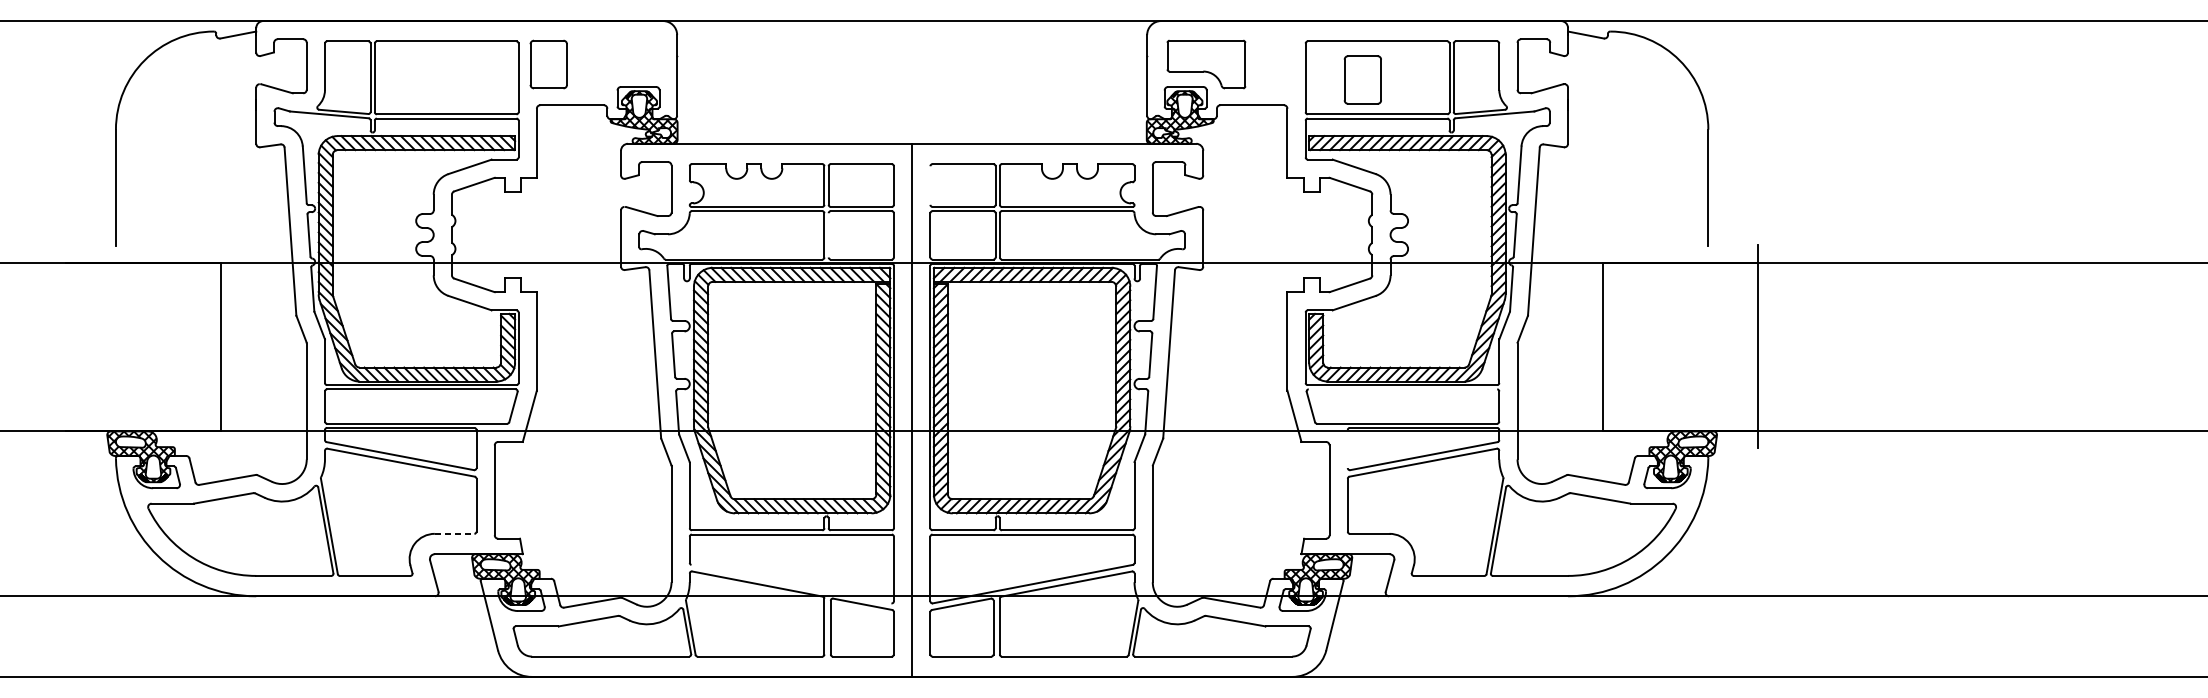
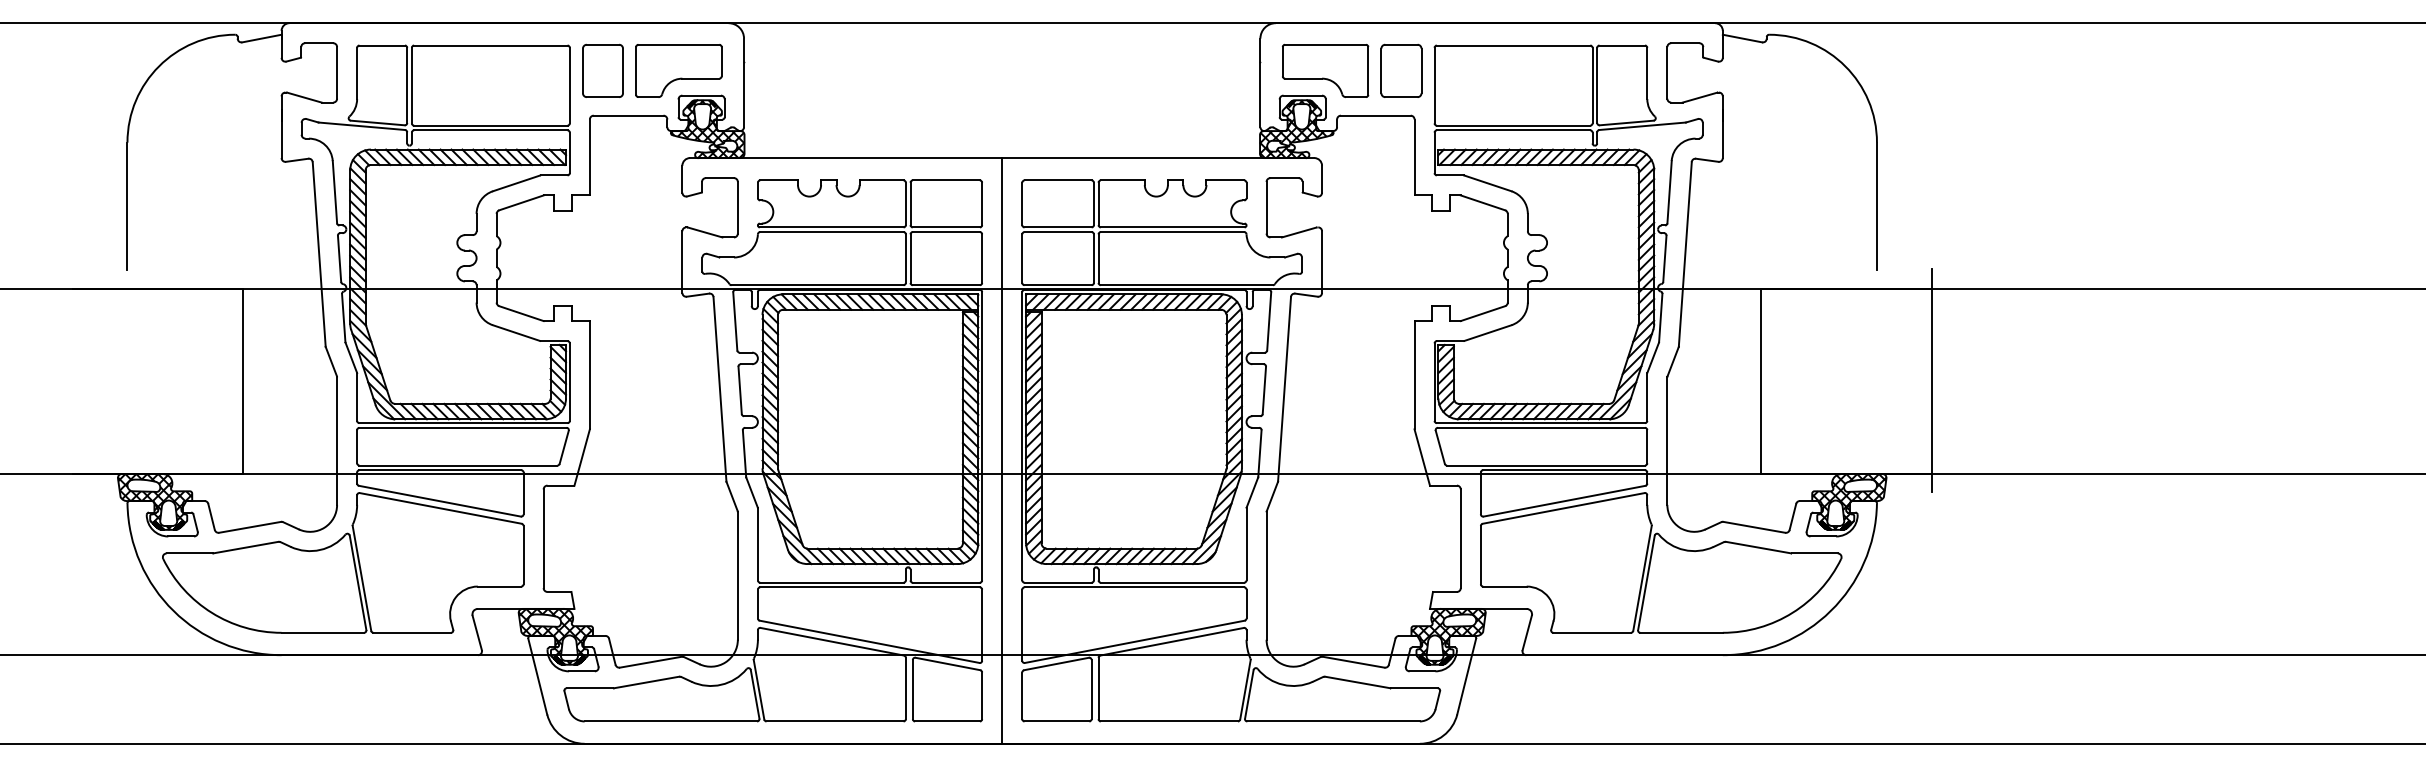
part: (617, 64) -> (678, 70), added
part: (1362, 79) -> (1401, 70), moved
line: (930, 185) -> (1022, 203), added
line: (828, 235) -> (910, 258), added
line: (1402, 389) -> (1540, 427), added
line: (1347, 449) -> (1480, 493), added
line: (454, 533) -> (499, 586), dashed -> solid
line: (791, 583) -> (869, 641), added

